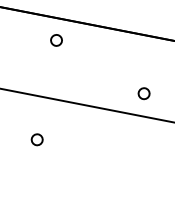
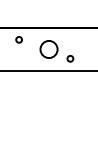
circle: (107, 68) -> (48, 49), added
circle: (36, 138) -> (18, 93), removed

